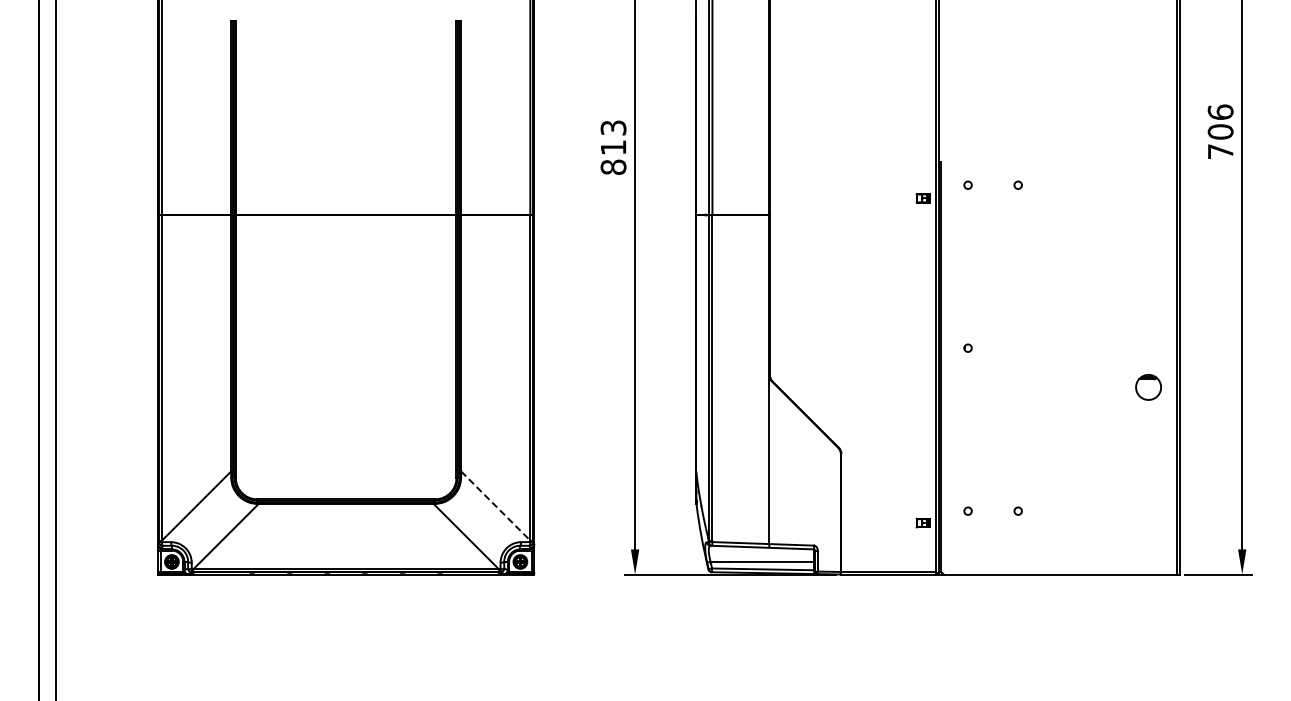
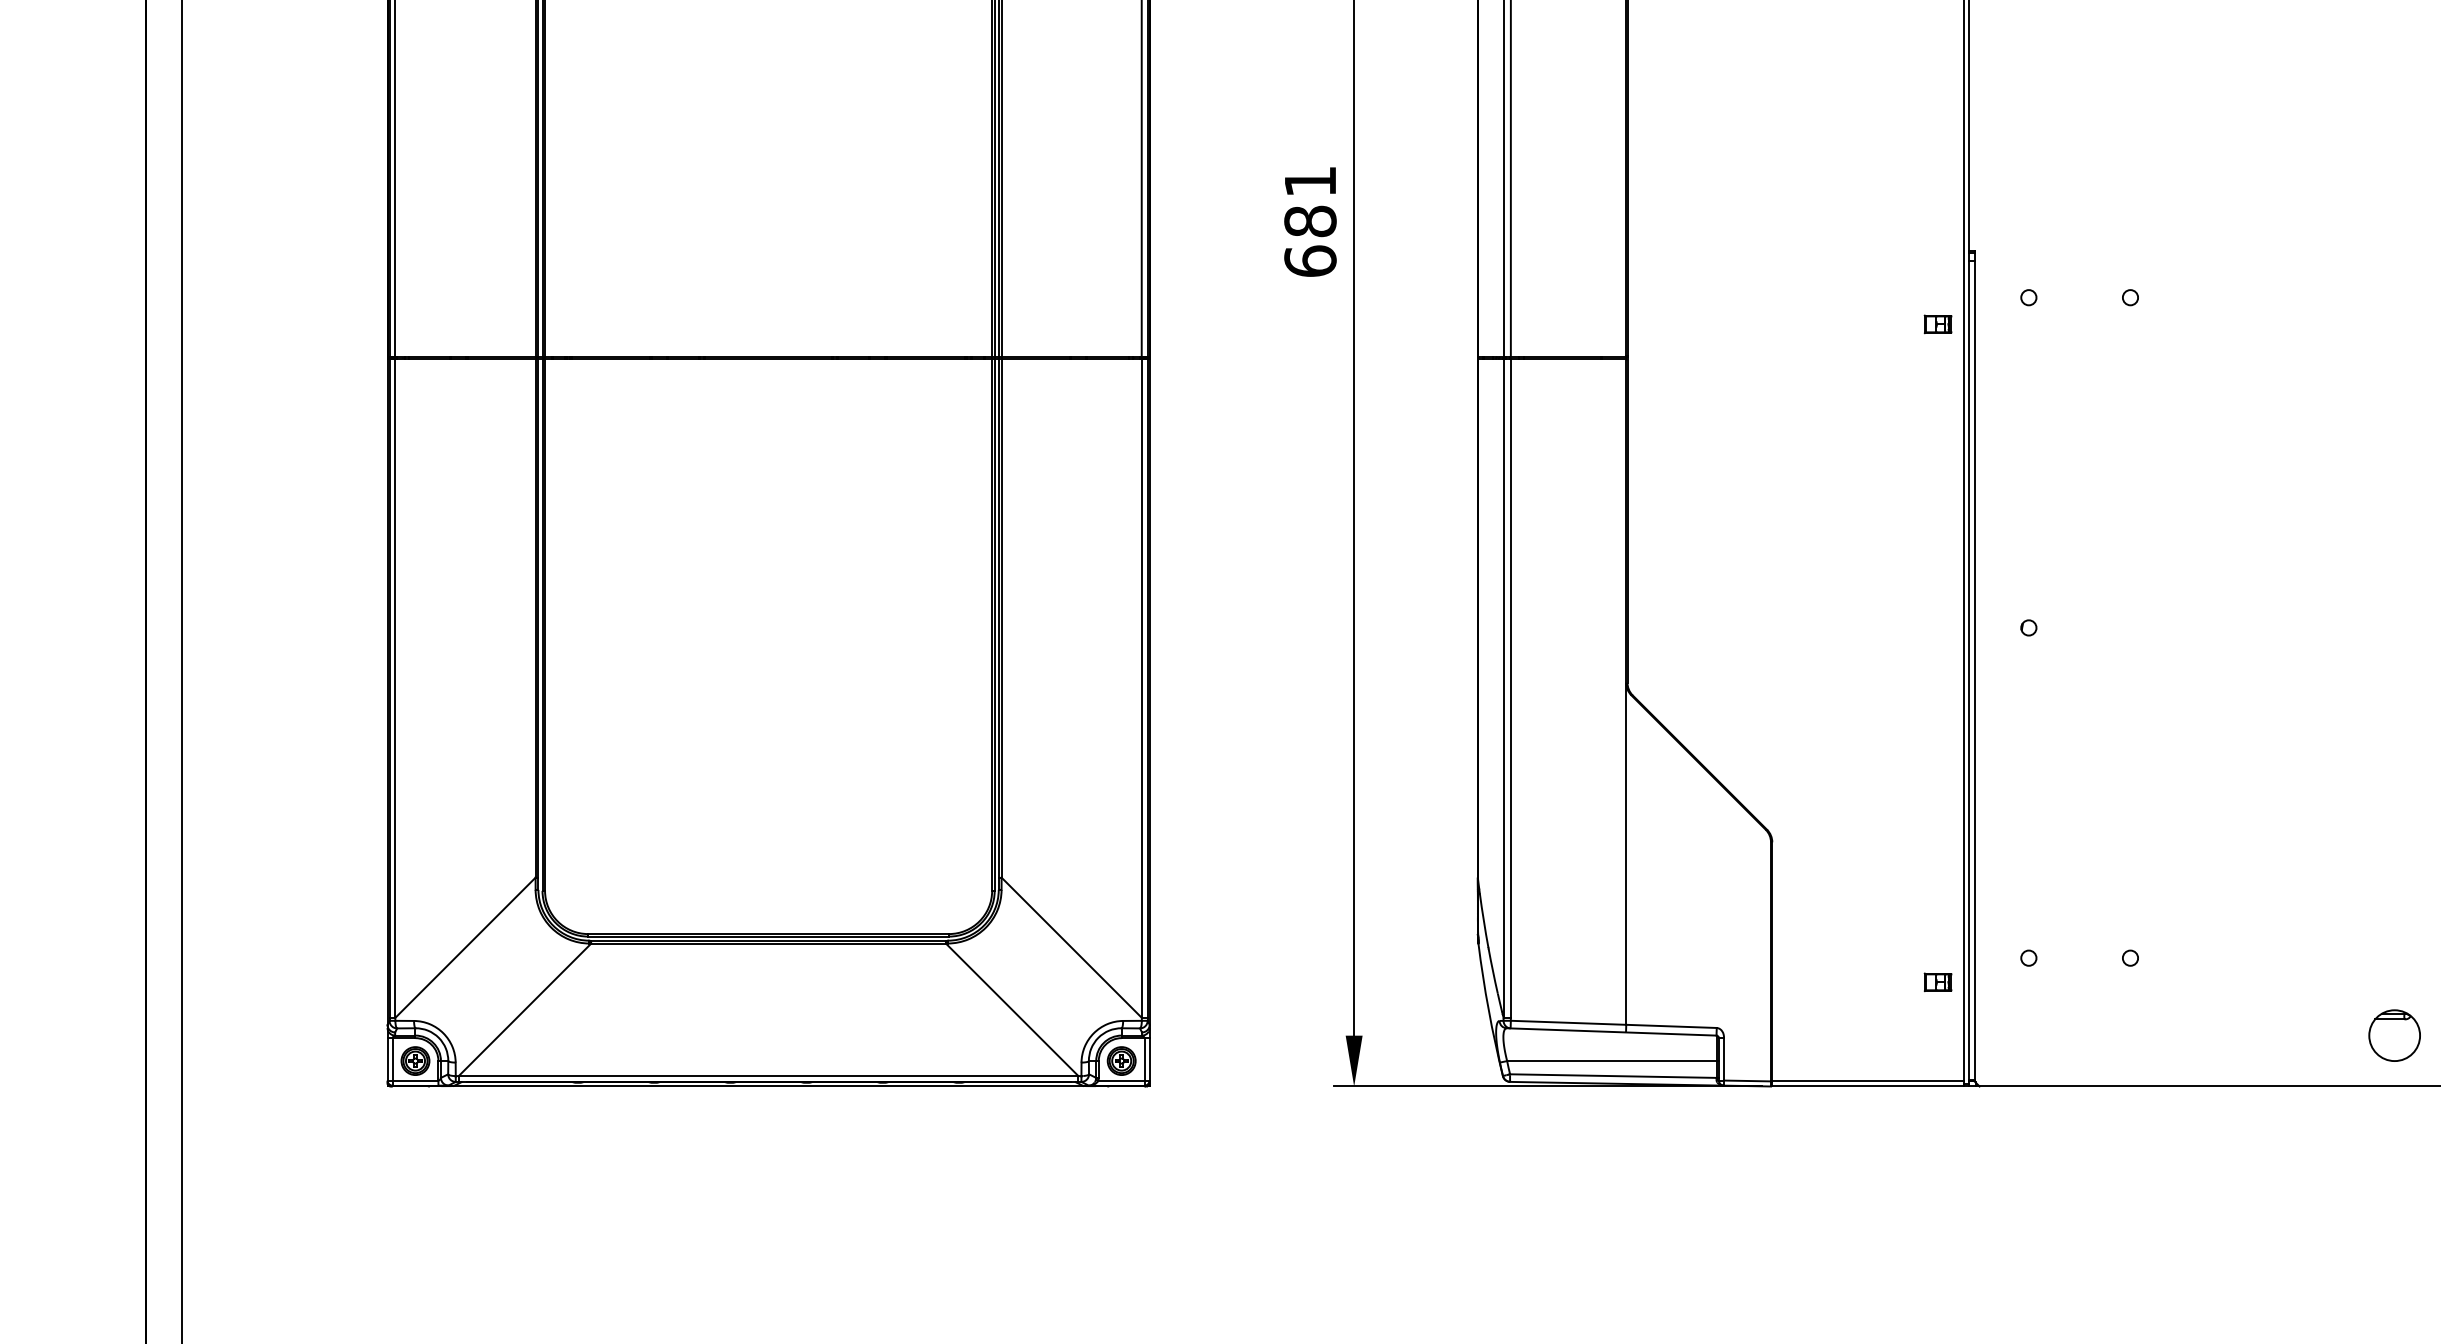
text: (613, 147) -> (1310, 221), 813 -> 681
part: (1148, 387) -> (2394, 1035), moved
line: (495, 506) -> (1071, 948), dashed -> solid

